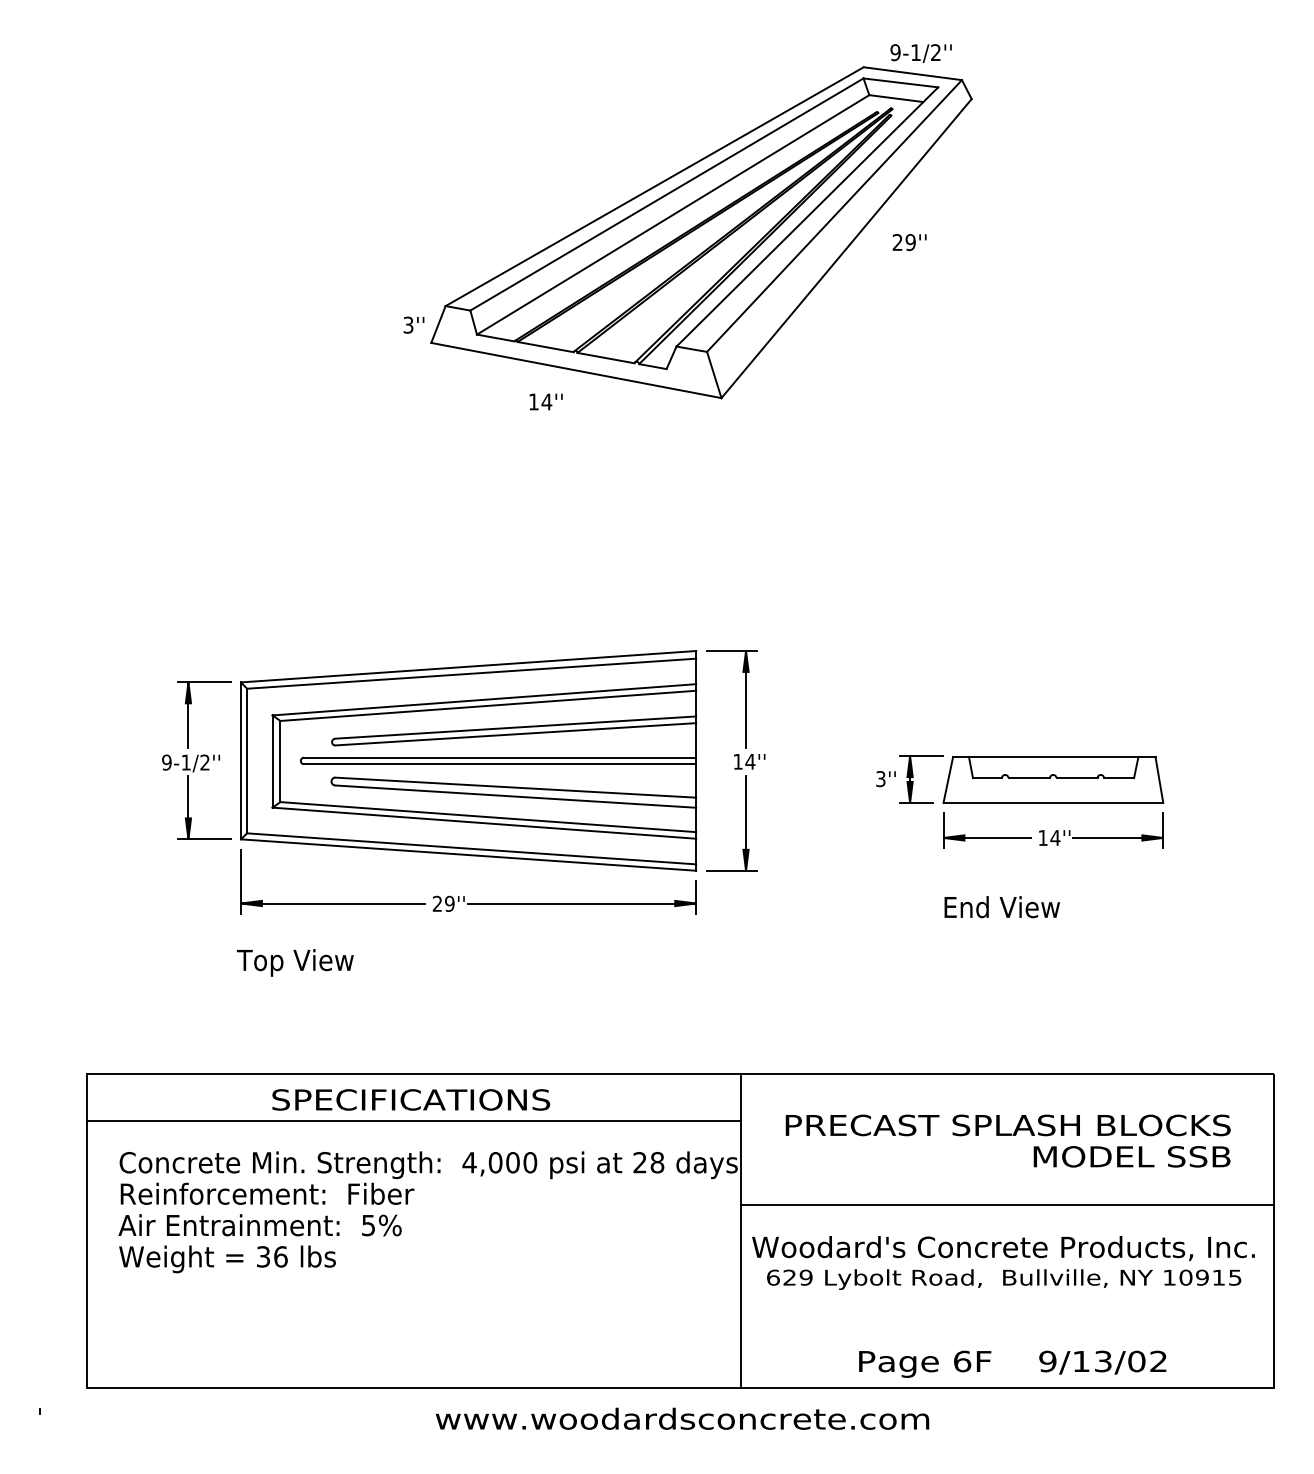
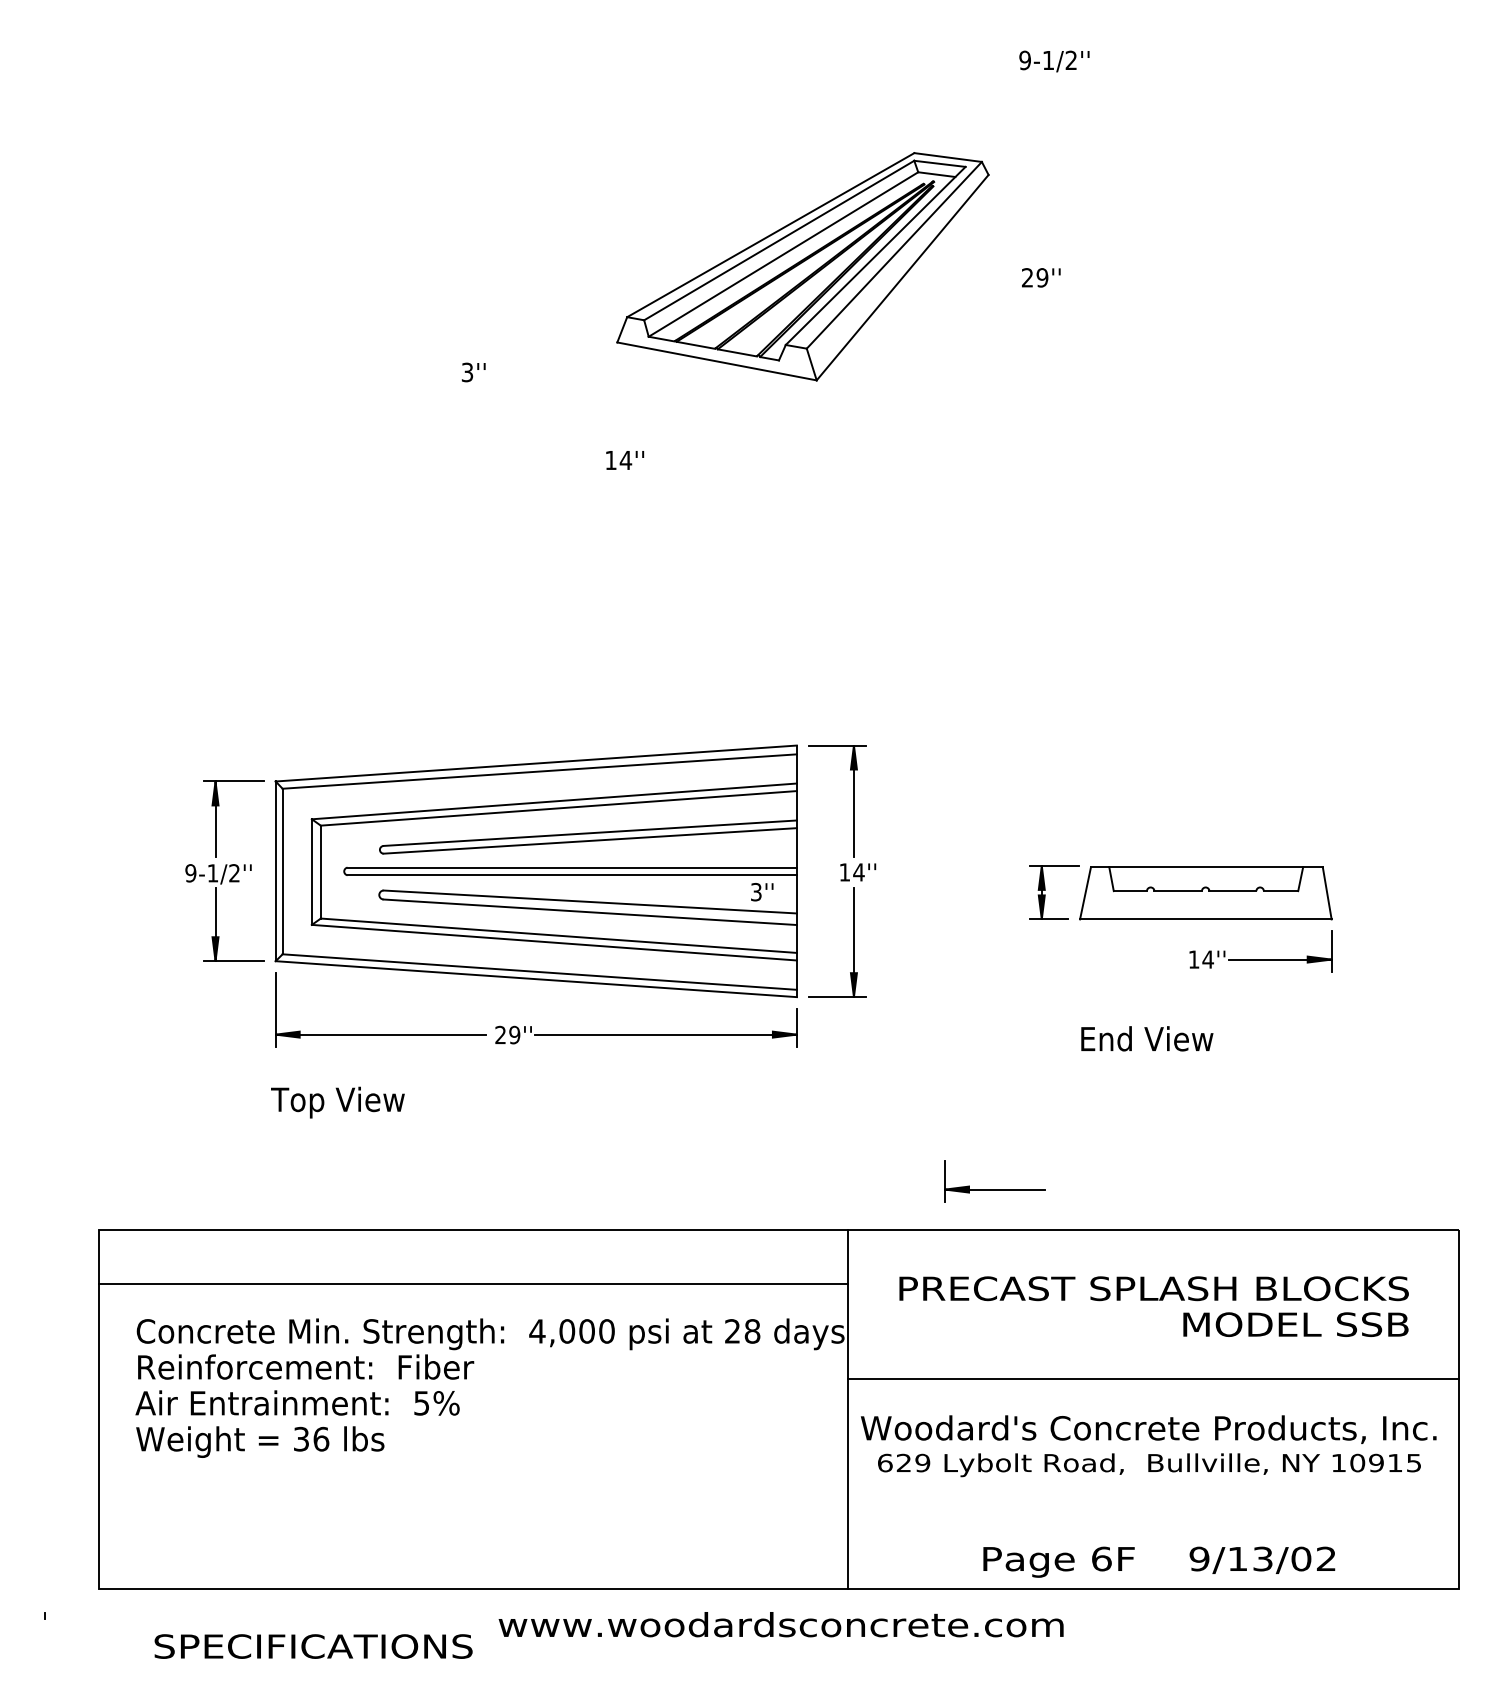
part: (701, 232) -> (802, 266), size x0.6
text: (886, 779) -> (762, 892), moved
part: (986, 837) -> (994, 1189), moved
text: (411, 1099) -> (313, 1646), moved

